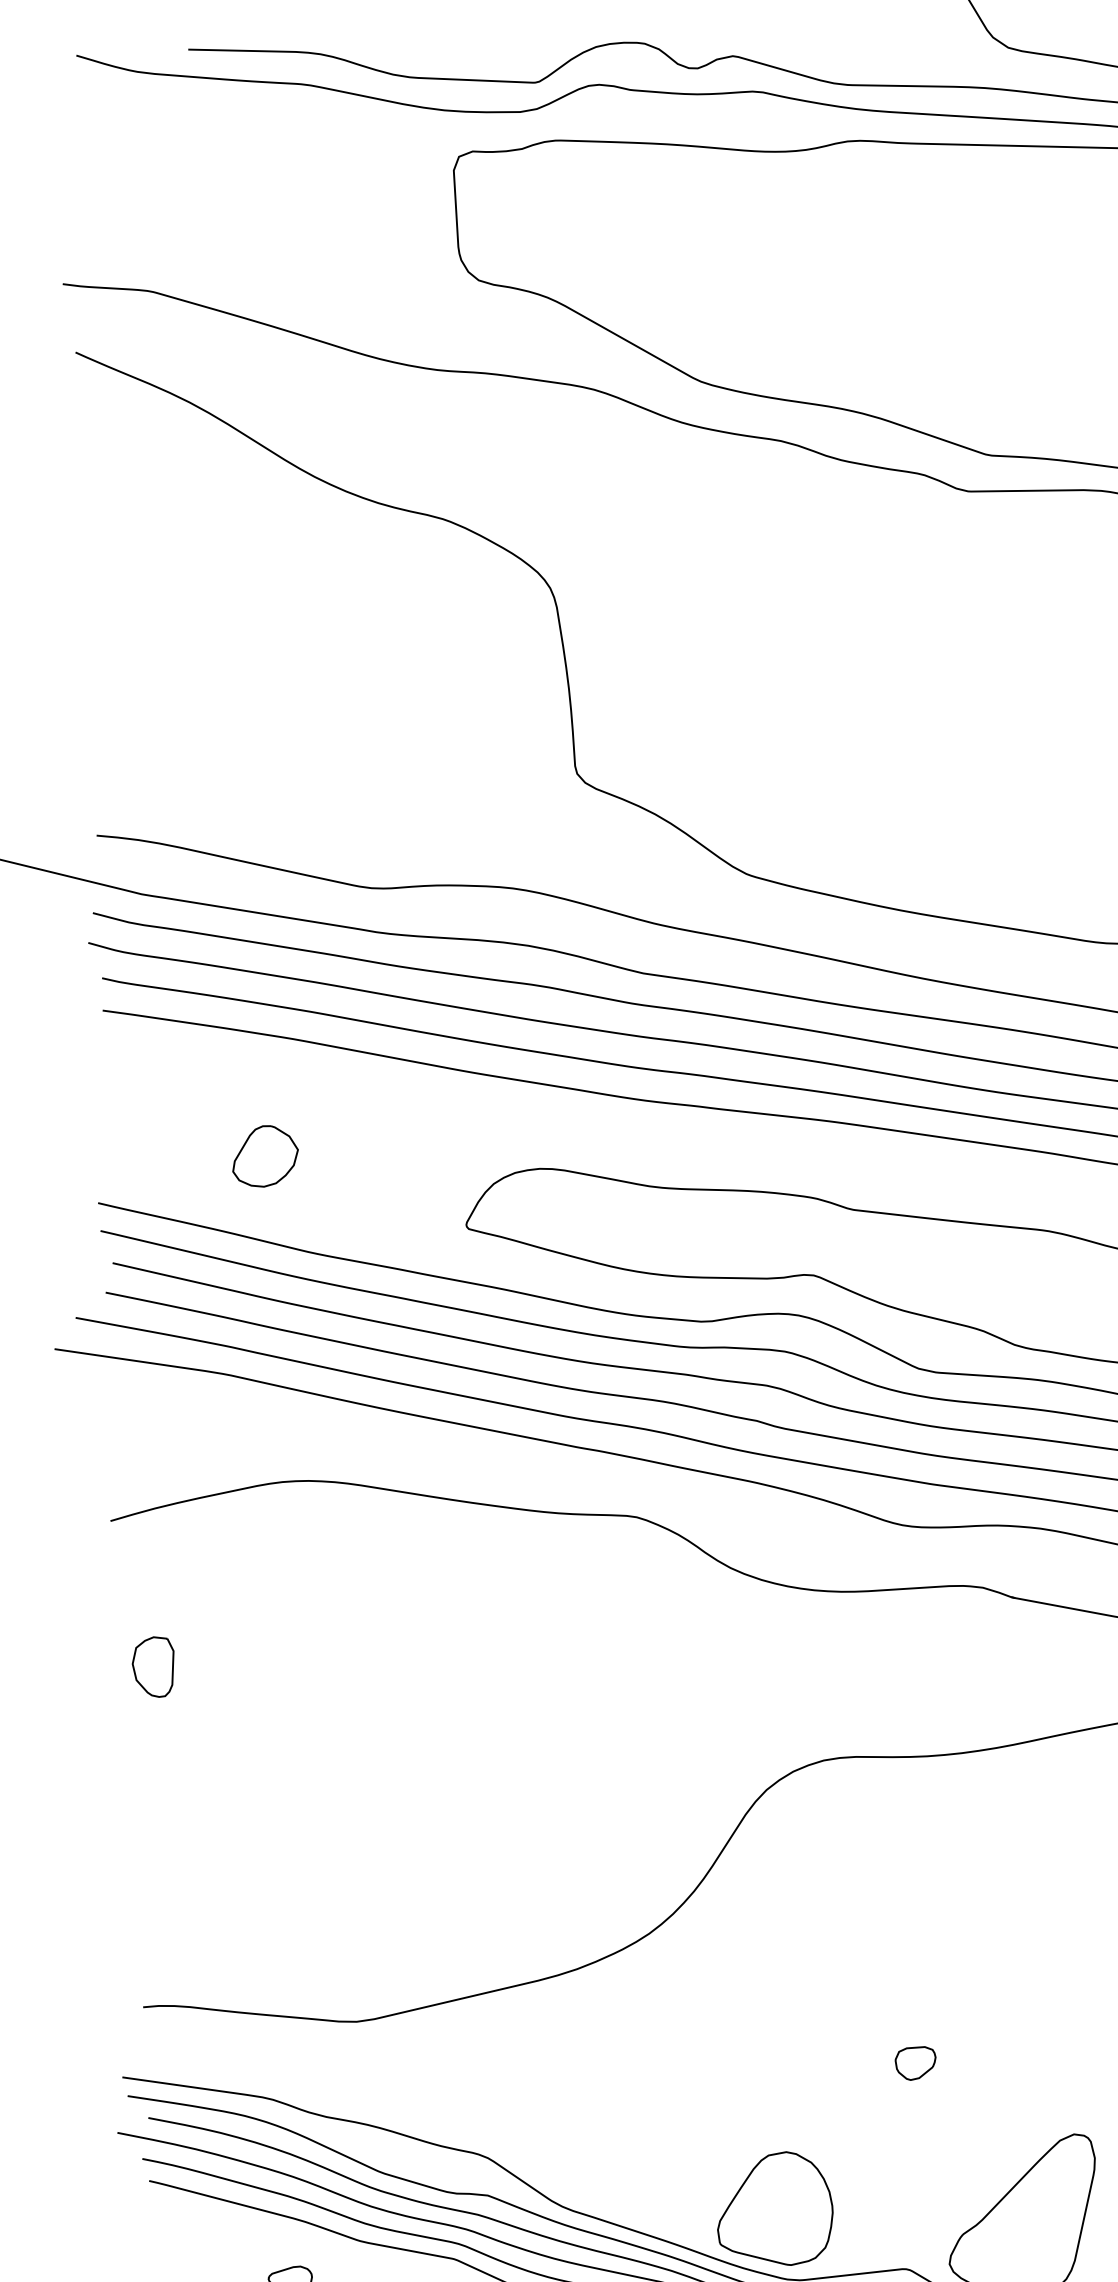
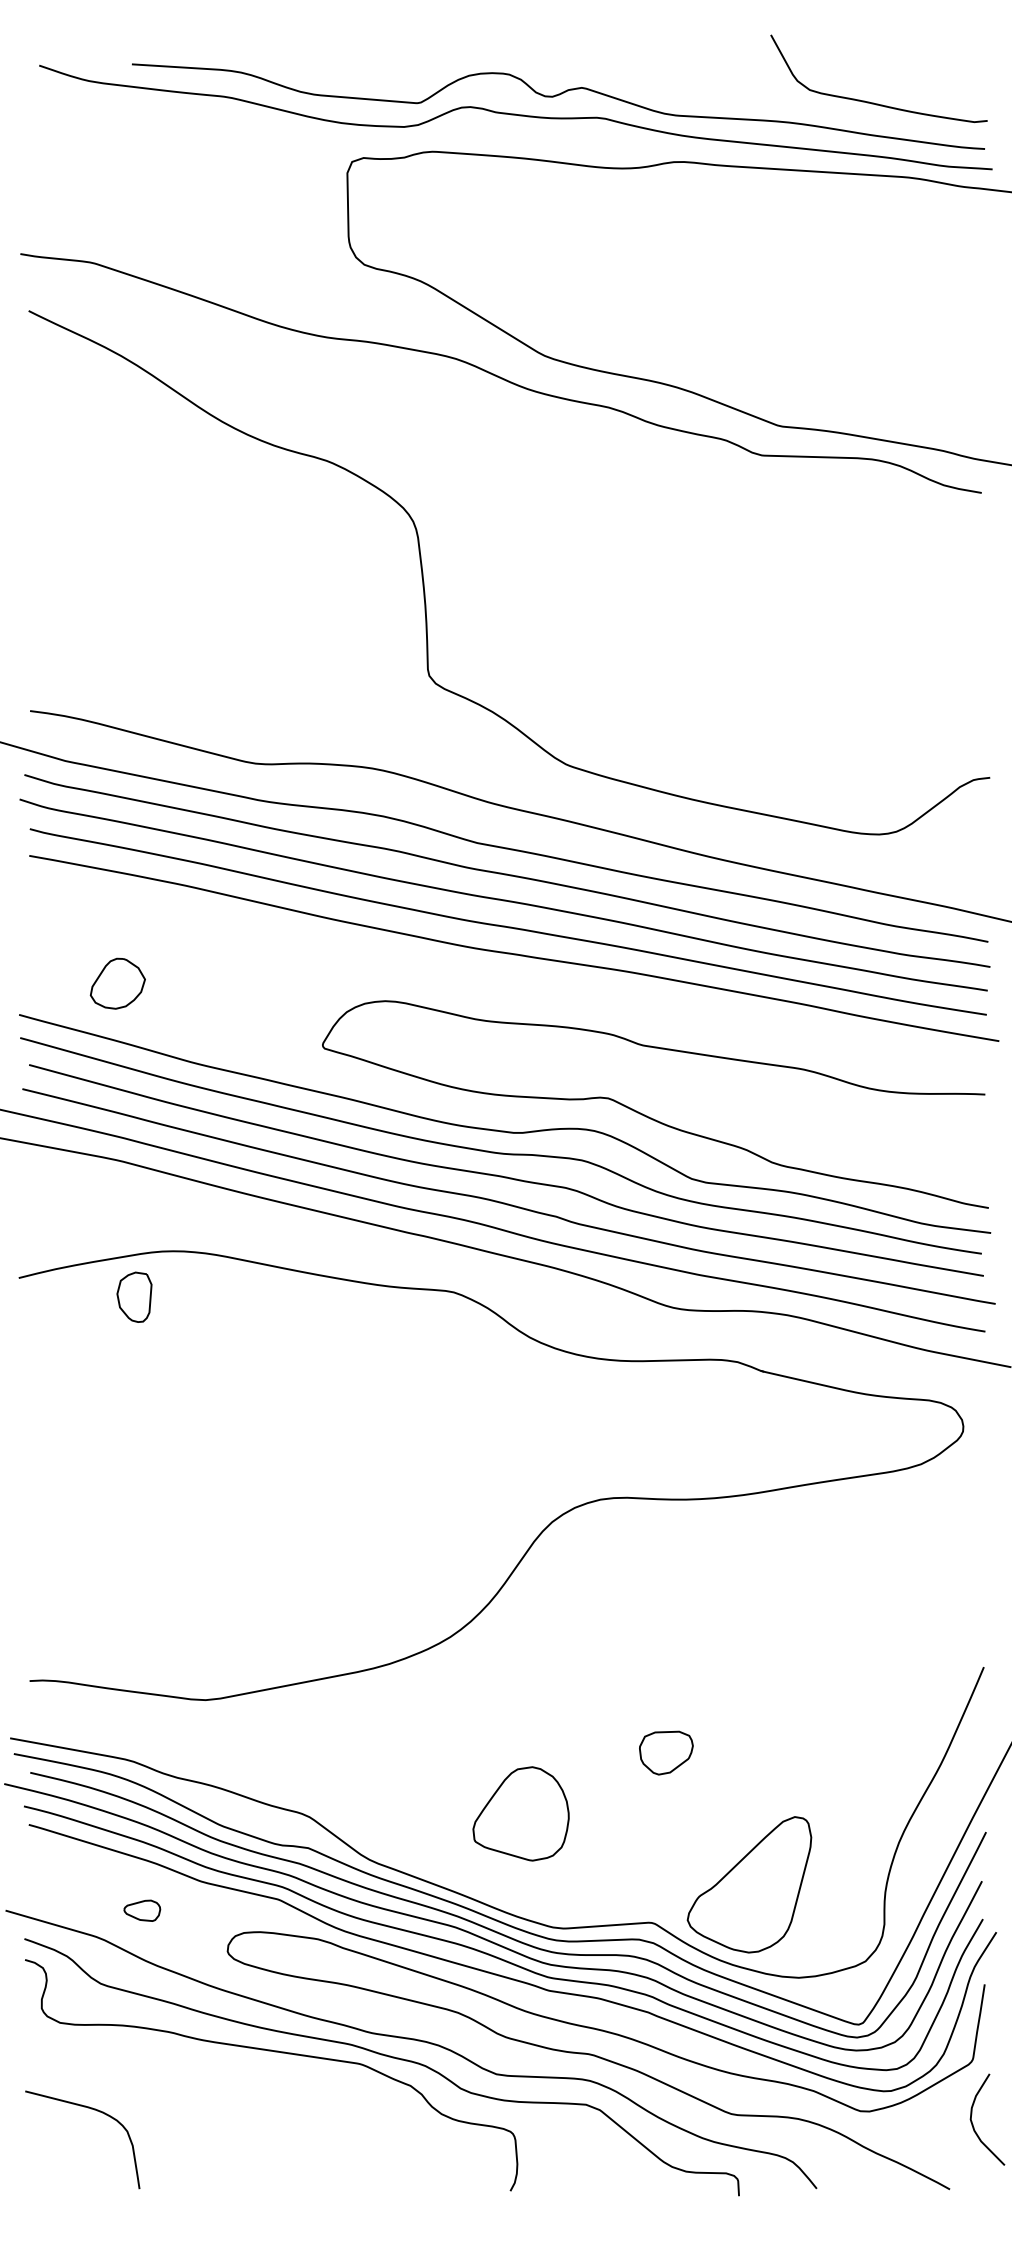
part: (264, 1156) -> (117, 983), moved
part: (153, 1666) -> (134, 1296), moved
part: (915, 2063) -> (666, 1753), size x1.6
part: (774, 2208) -> (520, 1813), moved

